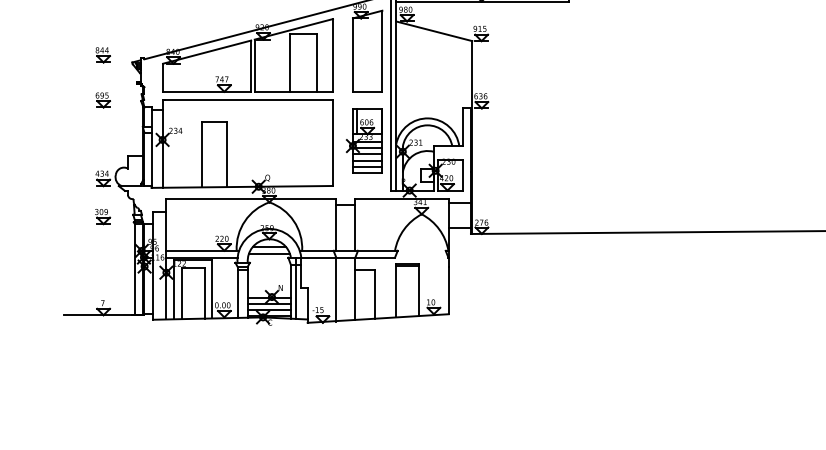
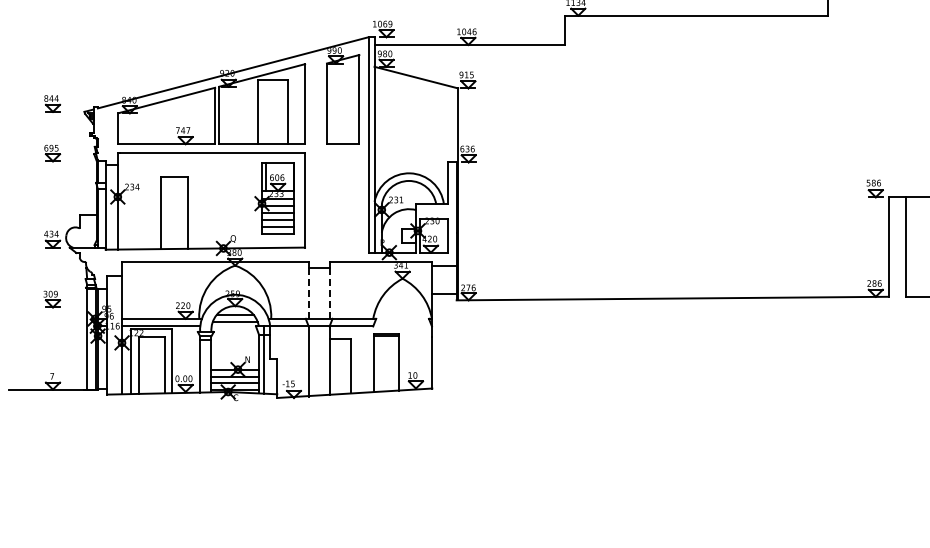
part: (364, 141) -> (274, 198), moved
part: (103, 216) -> (52, 299), moved
line: (336, 226) -> (308, 292), solid -> dashed
line: (355, 226) -> (329, 292), solid -> dashed

